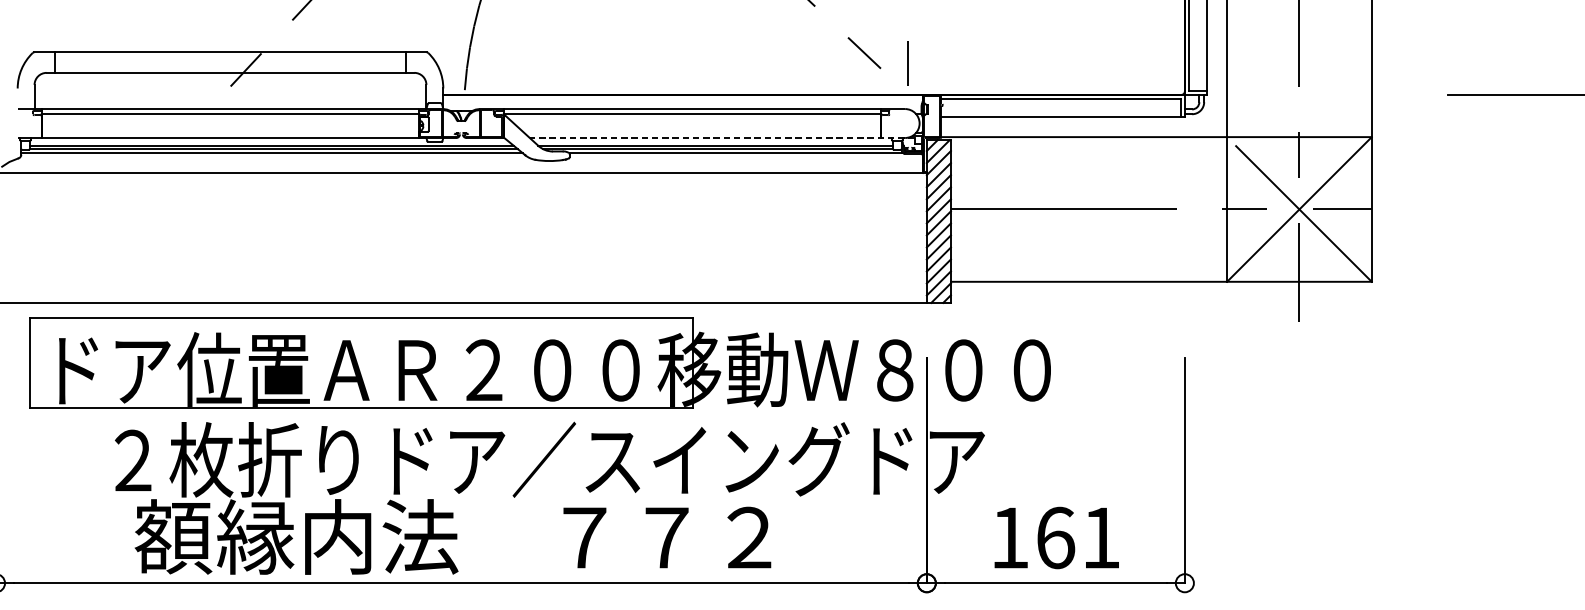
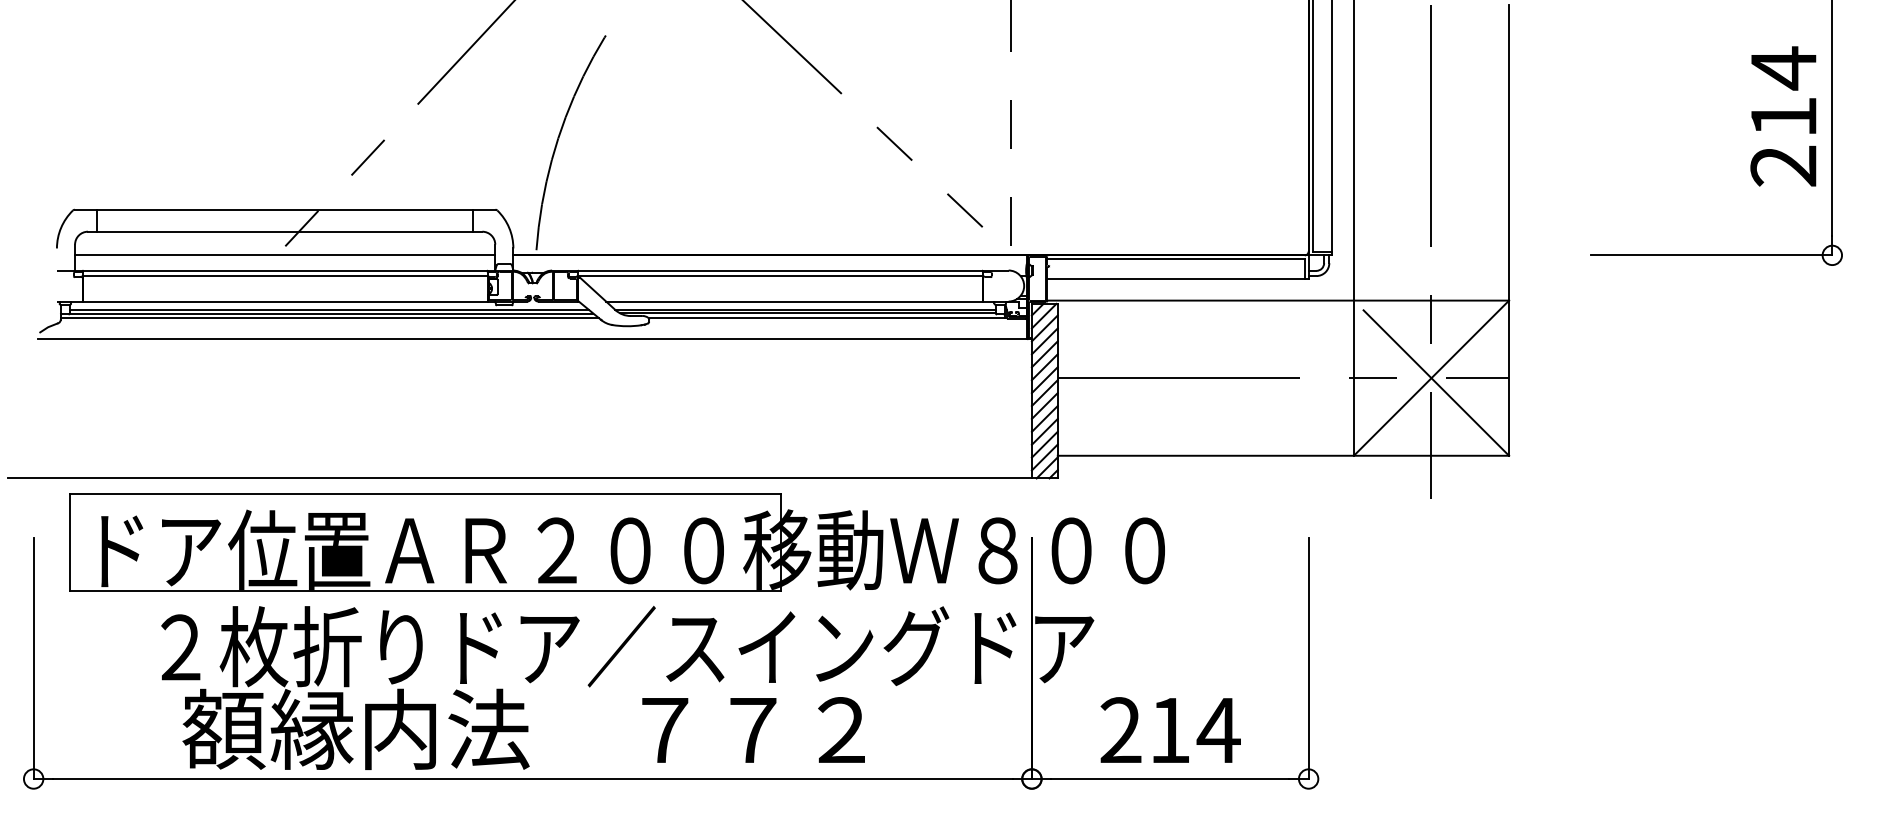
line: (230, 95) -> (285, 255), added
line: (722, 137) -> (812, 301), dashed -> solid
text: (1056, 537) -> (1170, 730), 161 -> 214

